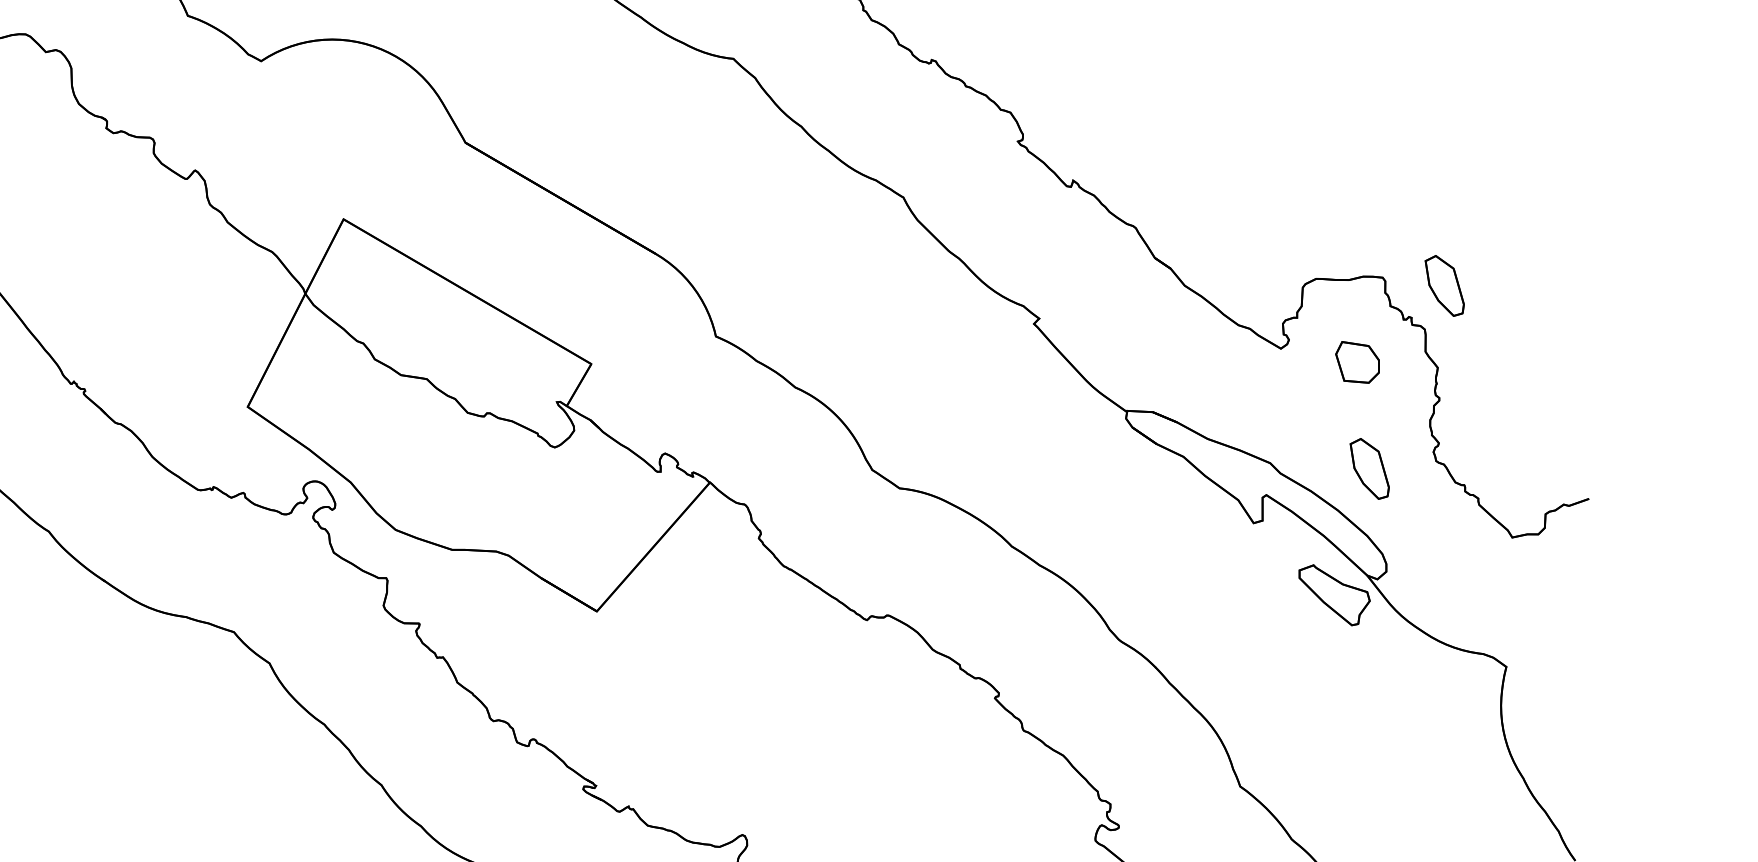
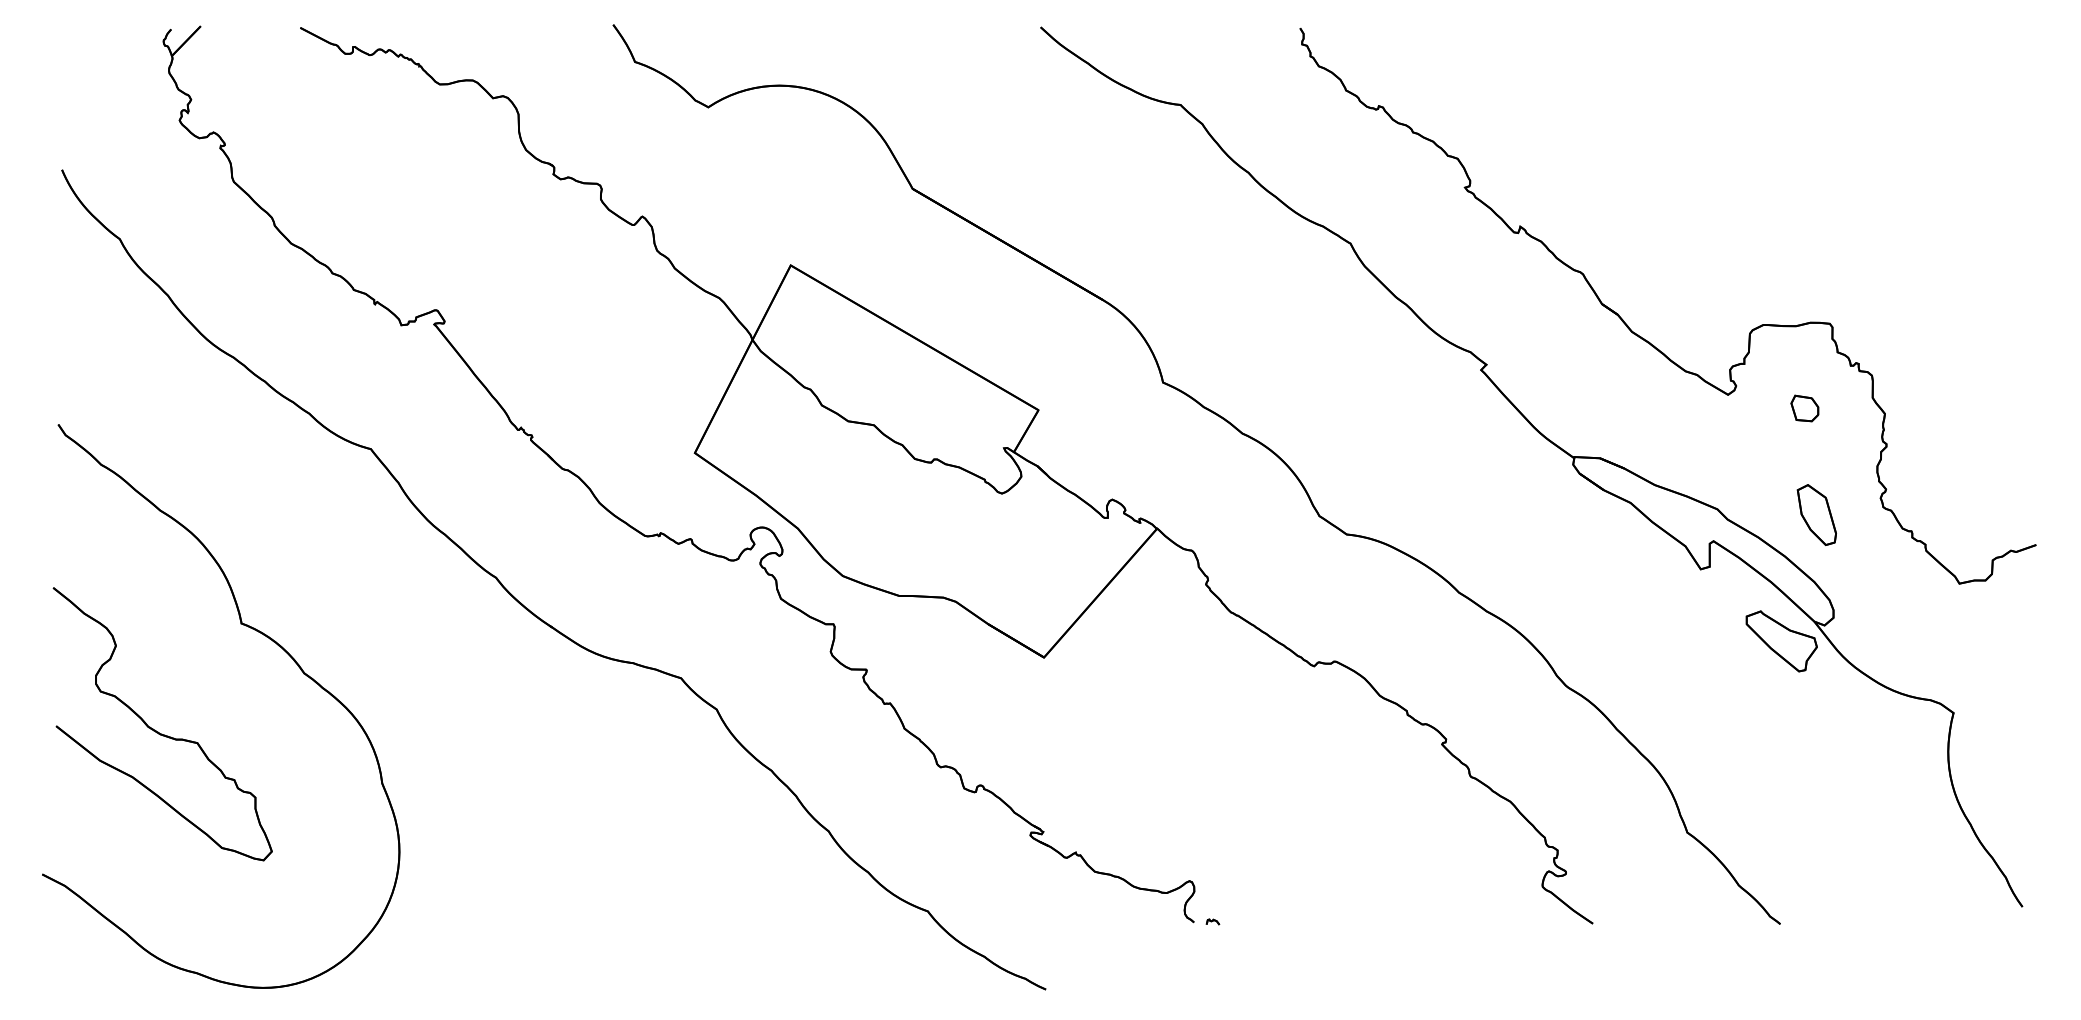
part: (1444, 285) -> (1891, 331), removed
part: (1357, 362) -> (1804, 408), size x0.62

